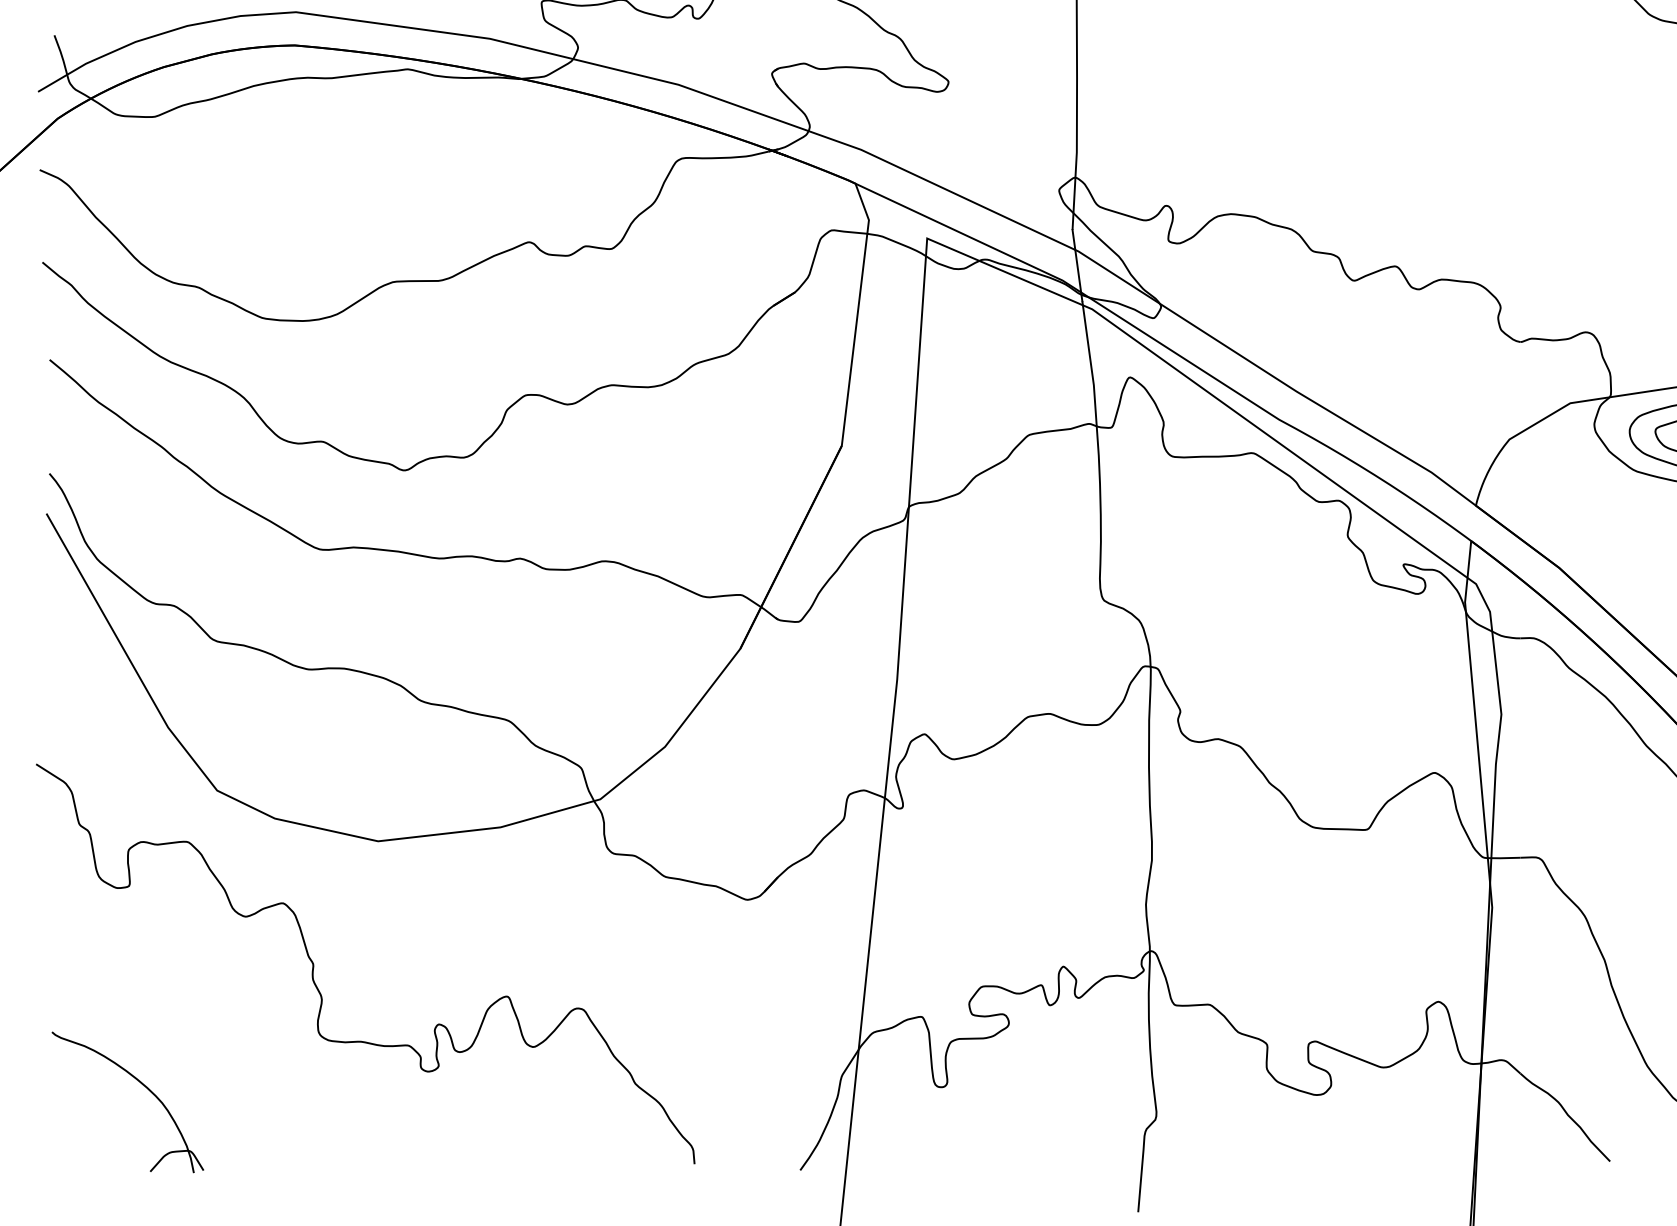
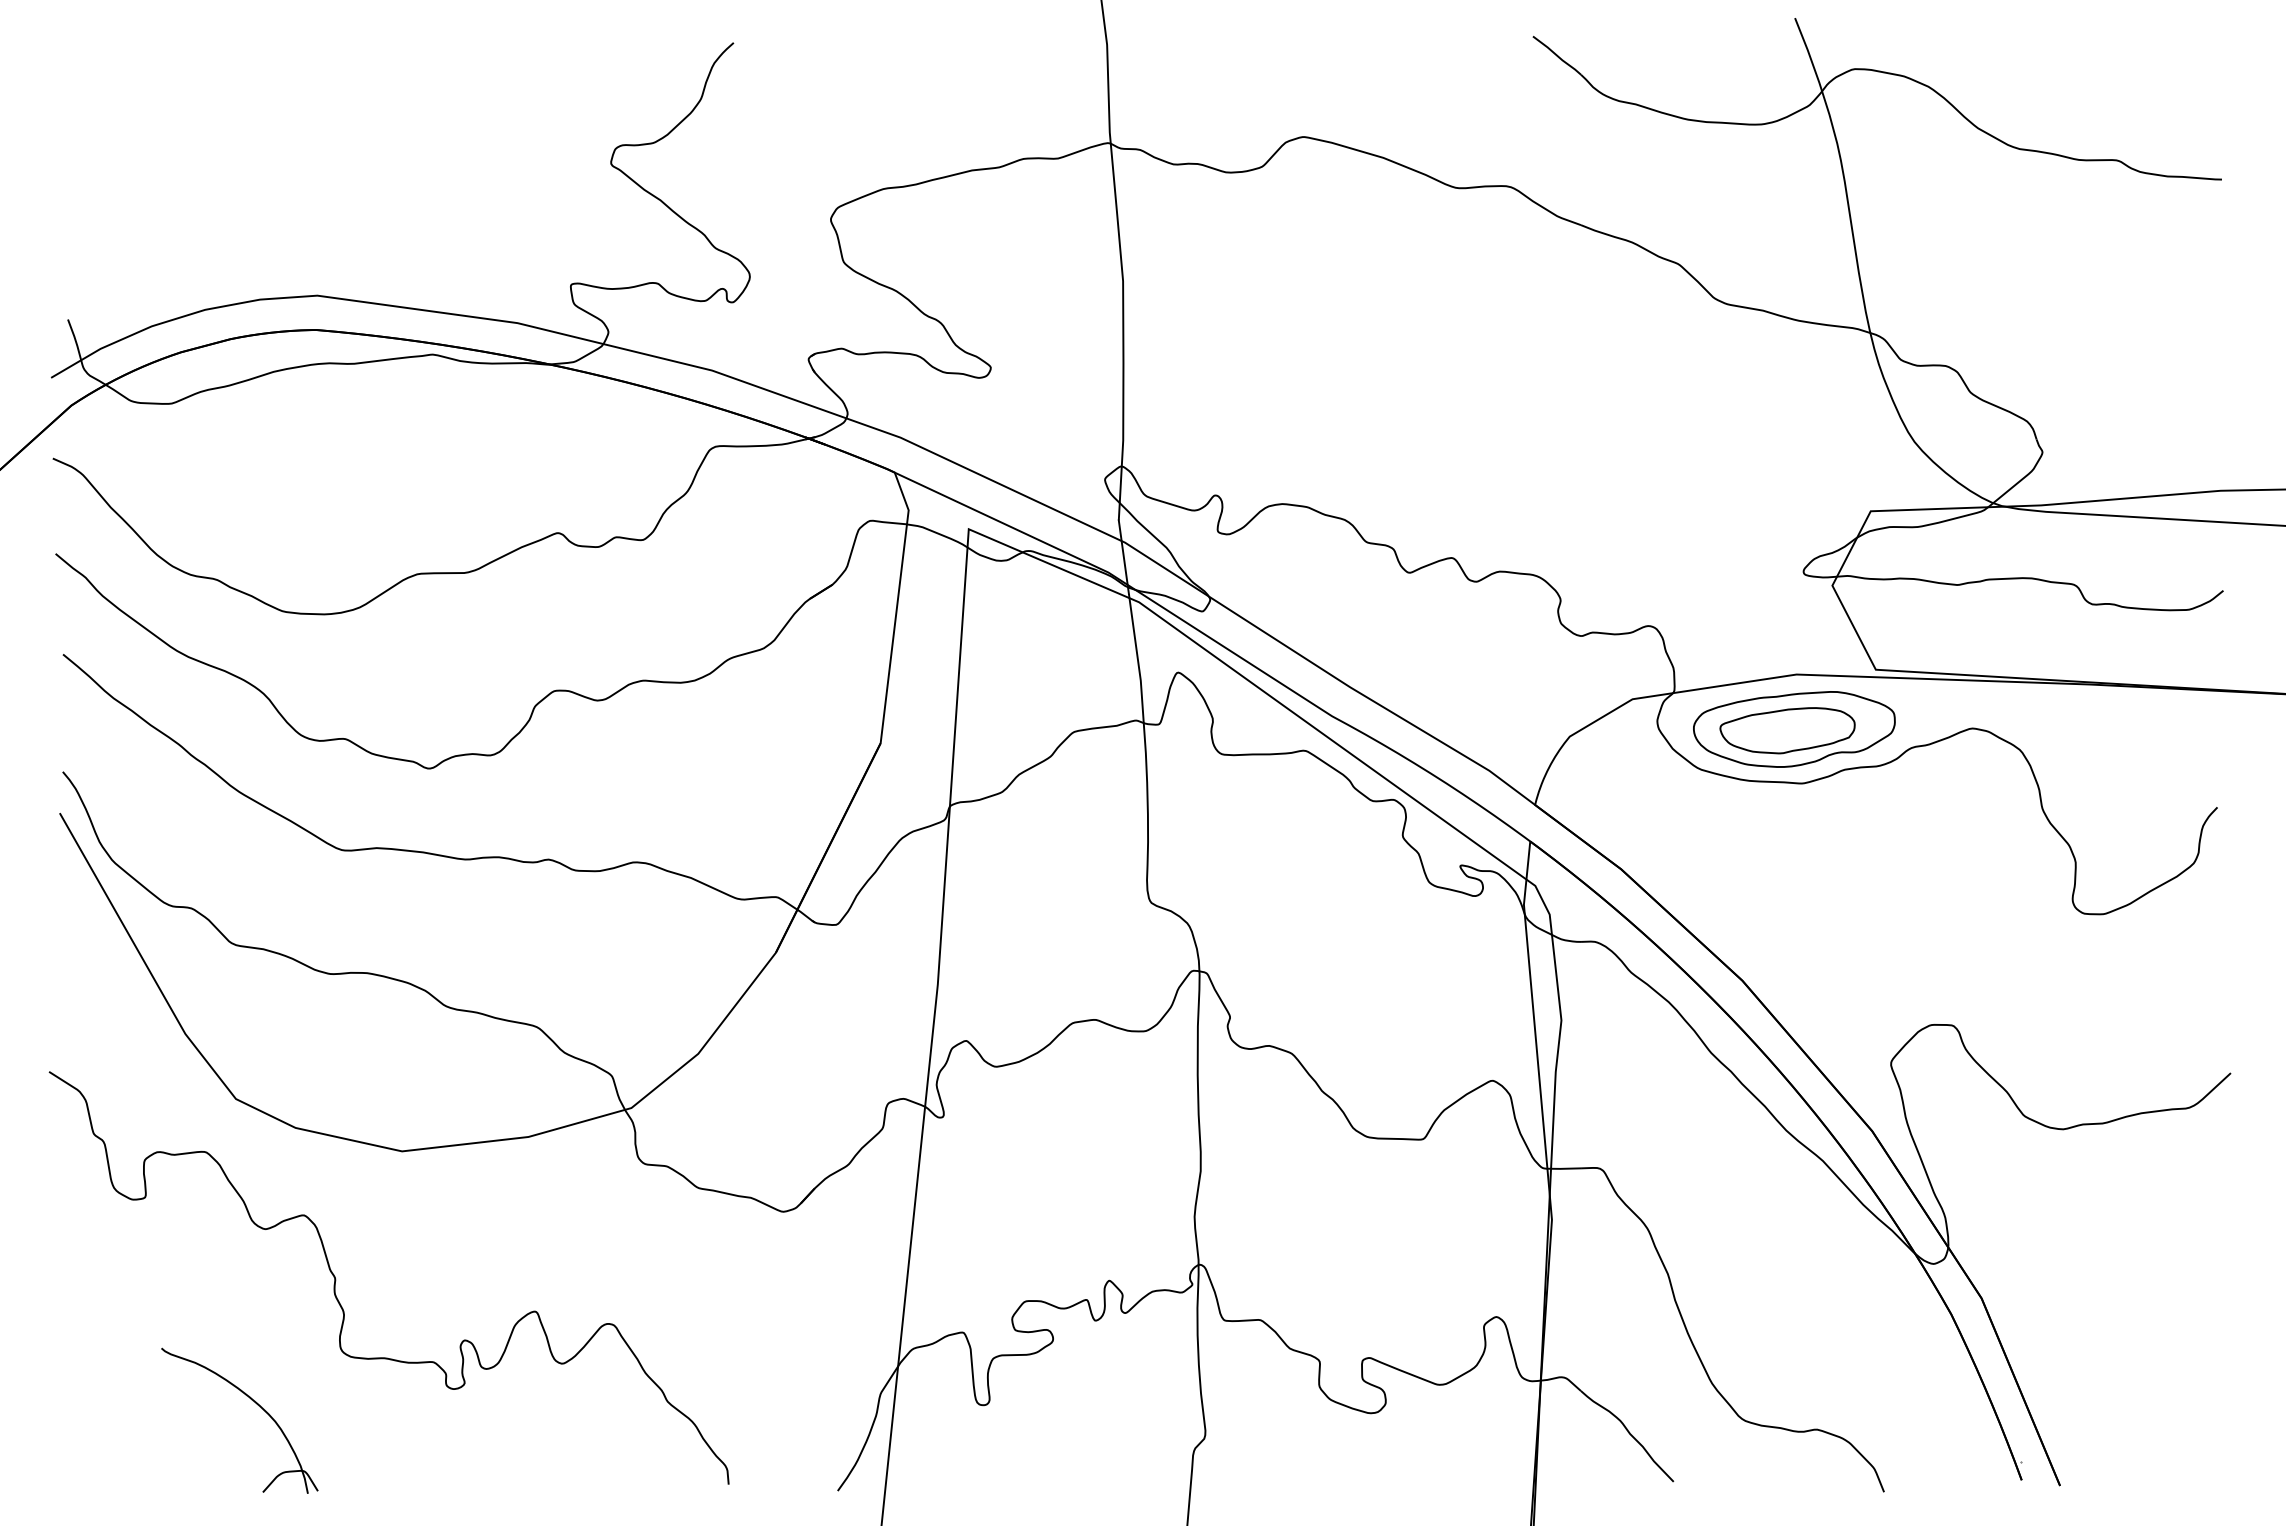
part: (139, 1082) -> (251, 1400), moved

